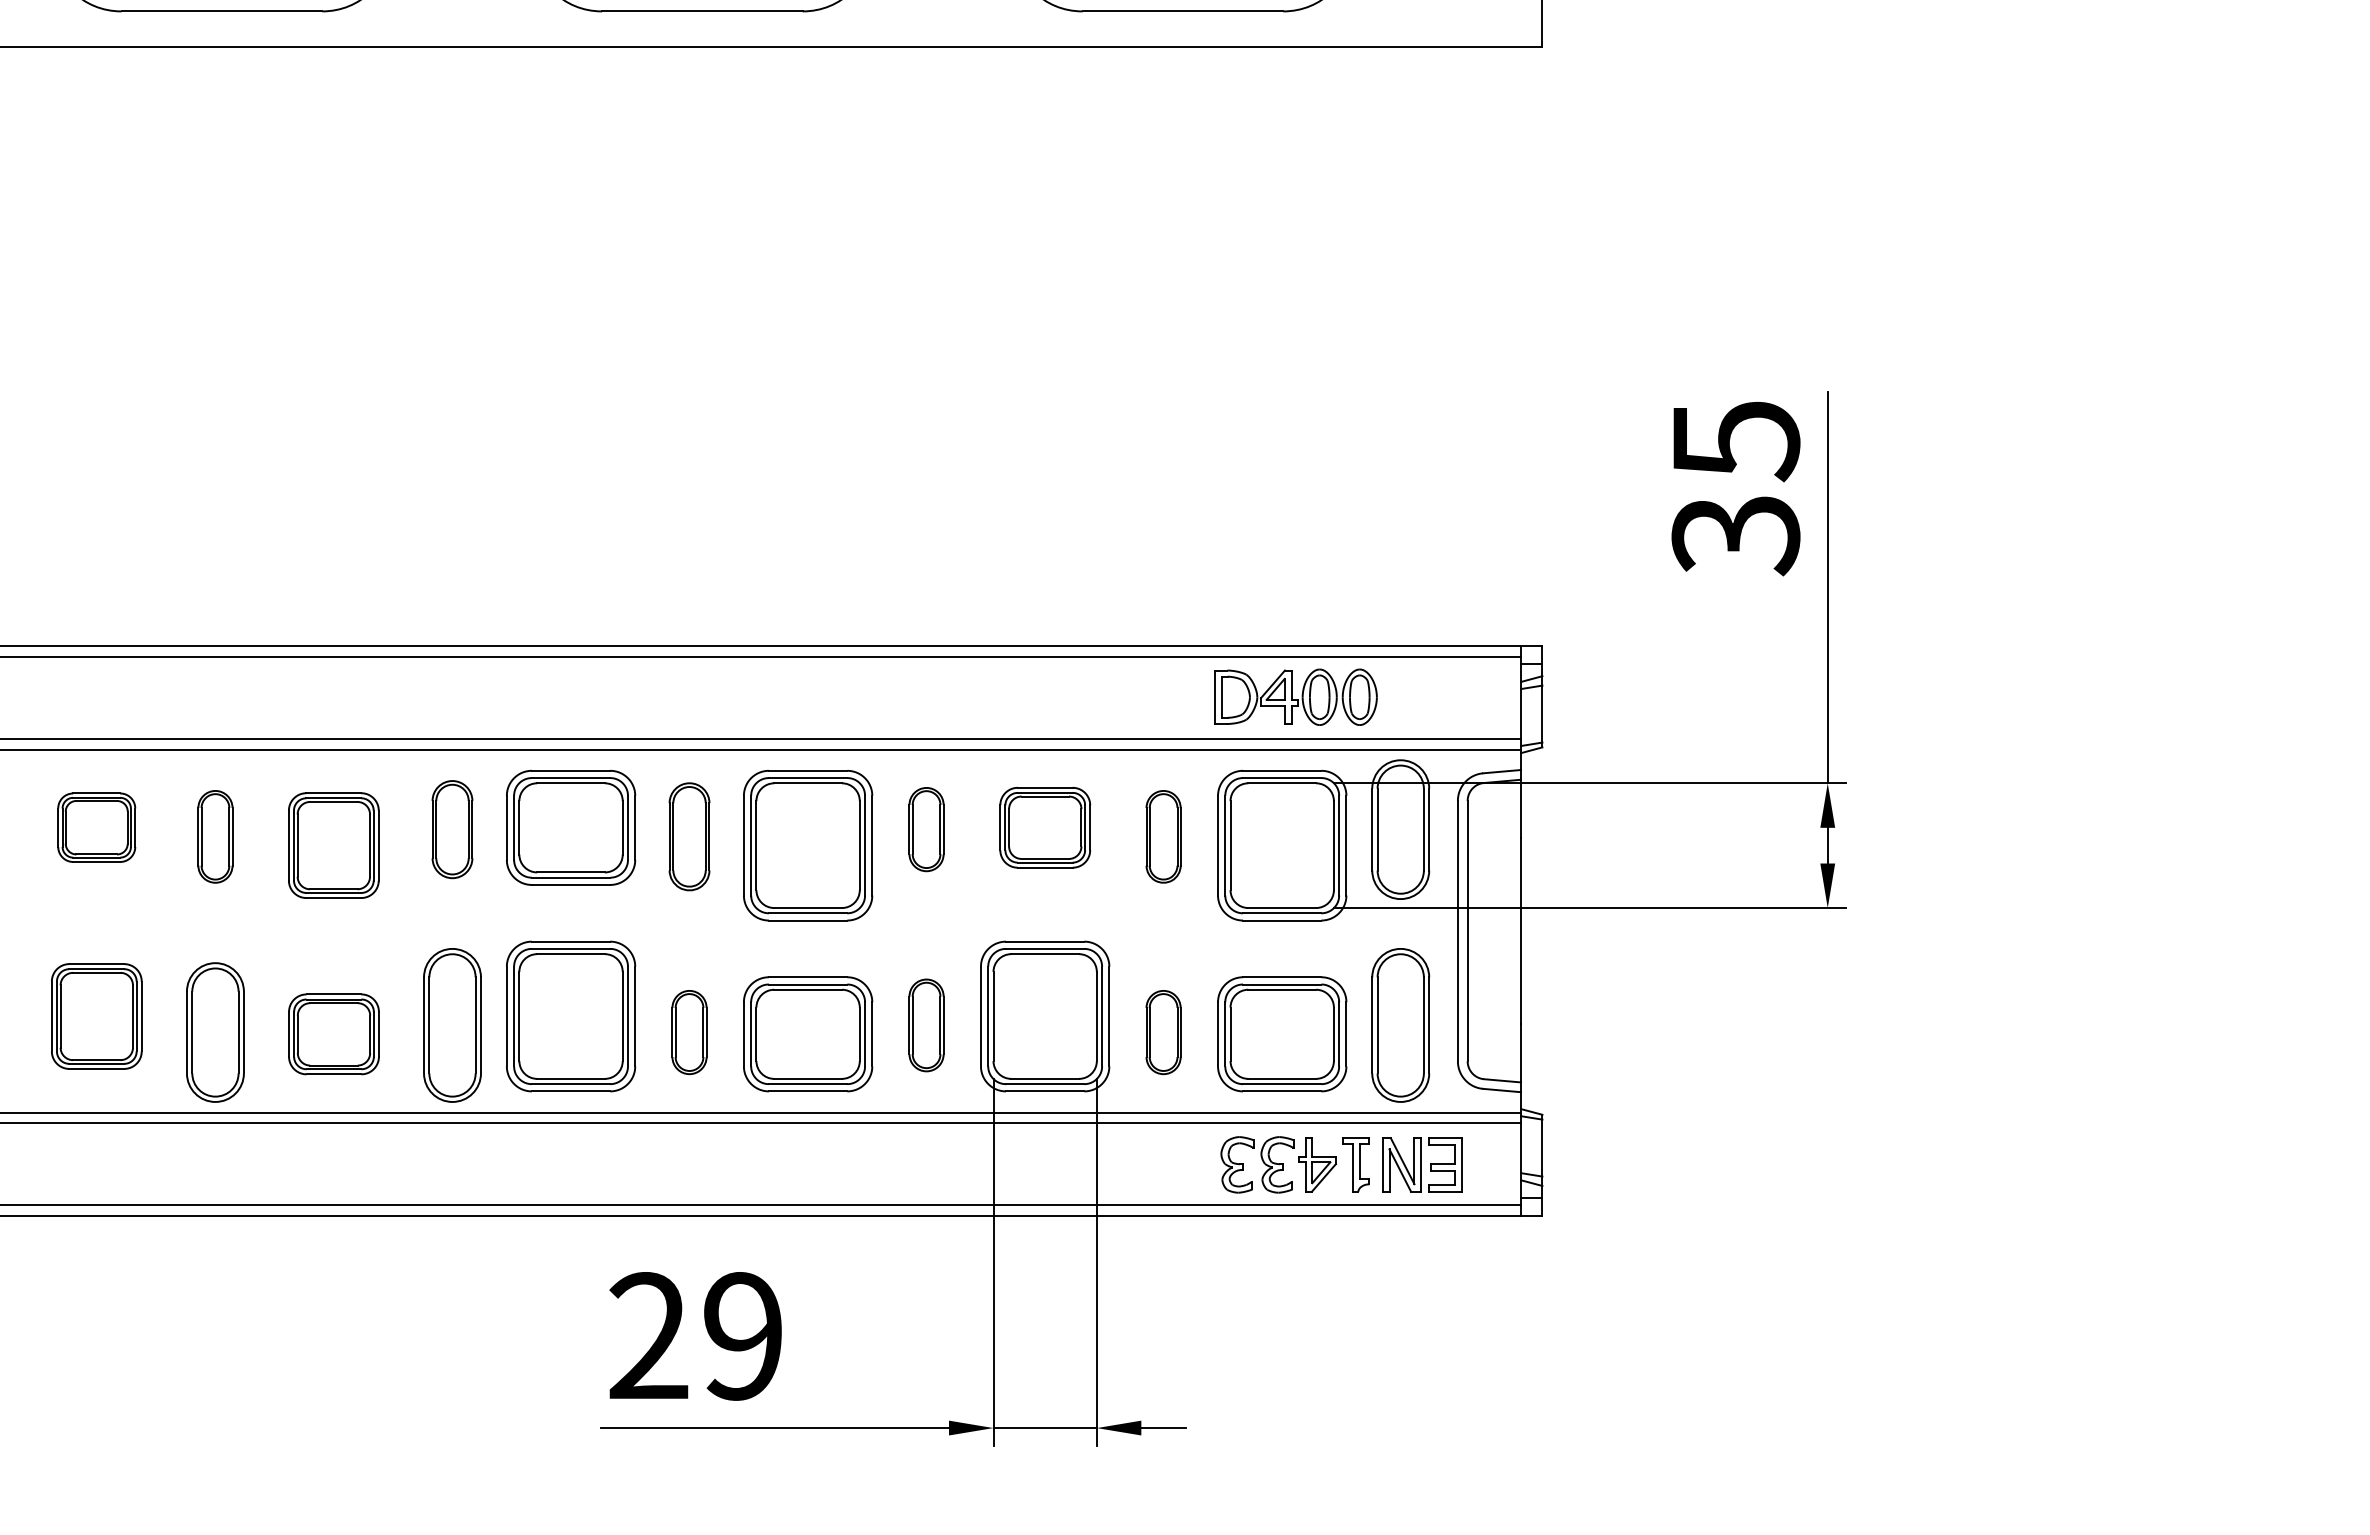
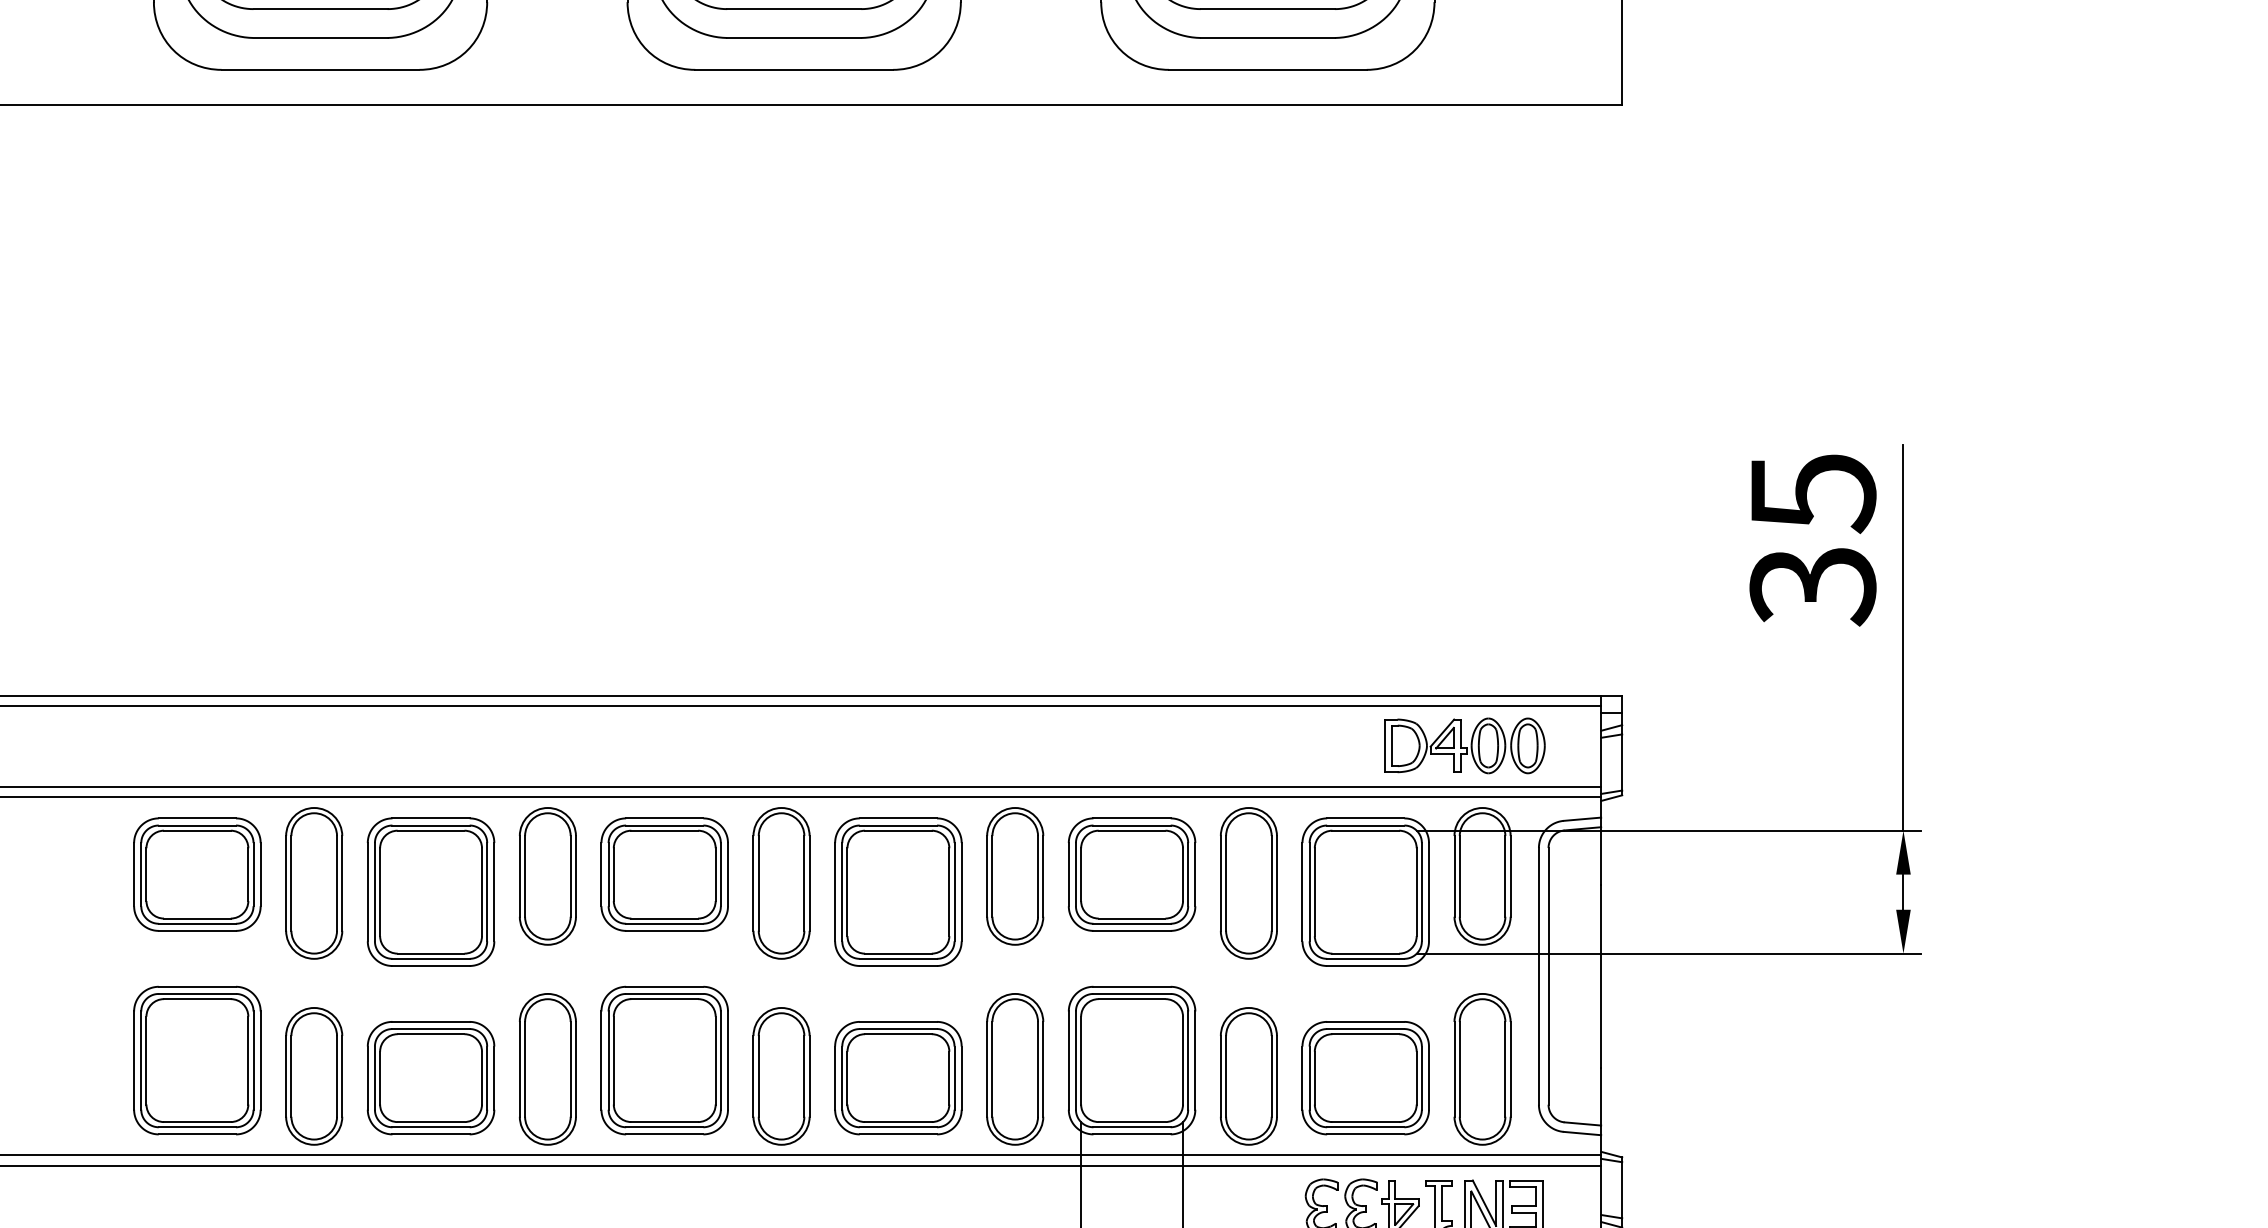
part: (1295, 696) -> (1464, 745), moved
part: (96, 827) -> (196, 874), size x1.67
part: (1045, 827) -> (1132, 874), size x1.43
part: (452, 829) -> (547, 876), size x1.43
part: (926, 829) -> (1015, 876), size x1.67
part: (215, 836) -> (314, 883), size x1.67
part: (689, 836) -> (781, 883), size x1.43
part: (1163, 836) -> (1248, 883), size x1.67
part: (333, 845) -> (430, 892), size x1.43
part: (96, 1016) -> (196, 1060), size x1.43
part: (926, 1025) -> (1015, 1069), size x1.67
part: (689, 1032) -> (781, 1076), size x1.67
part: (1163, 1032) -> (1248, 1076), size x1.67
part: (333, 1034) -> (430, 1078), size x1.43

